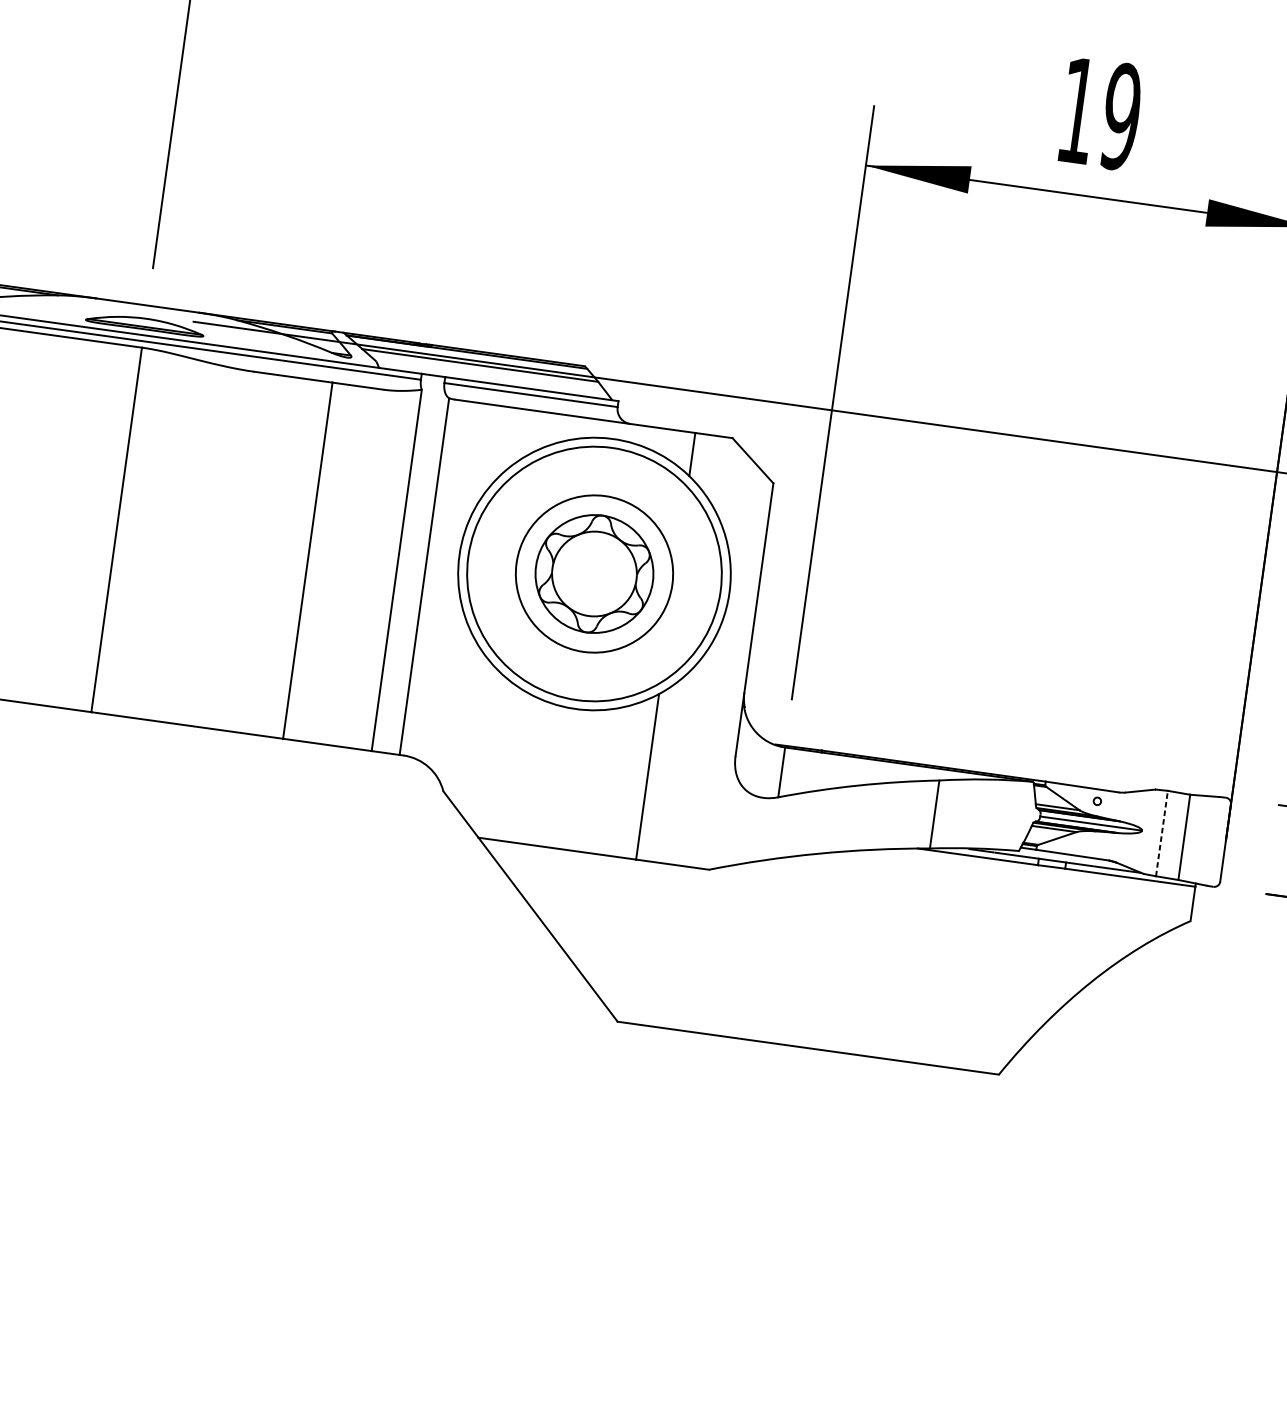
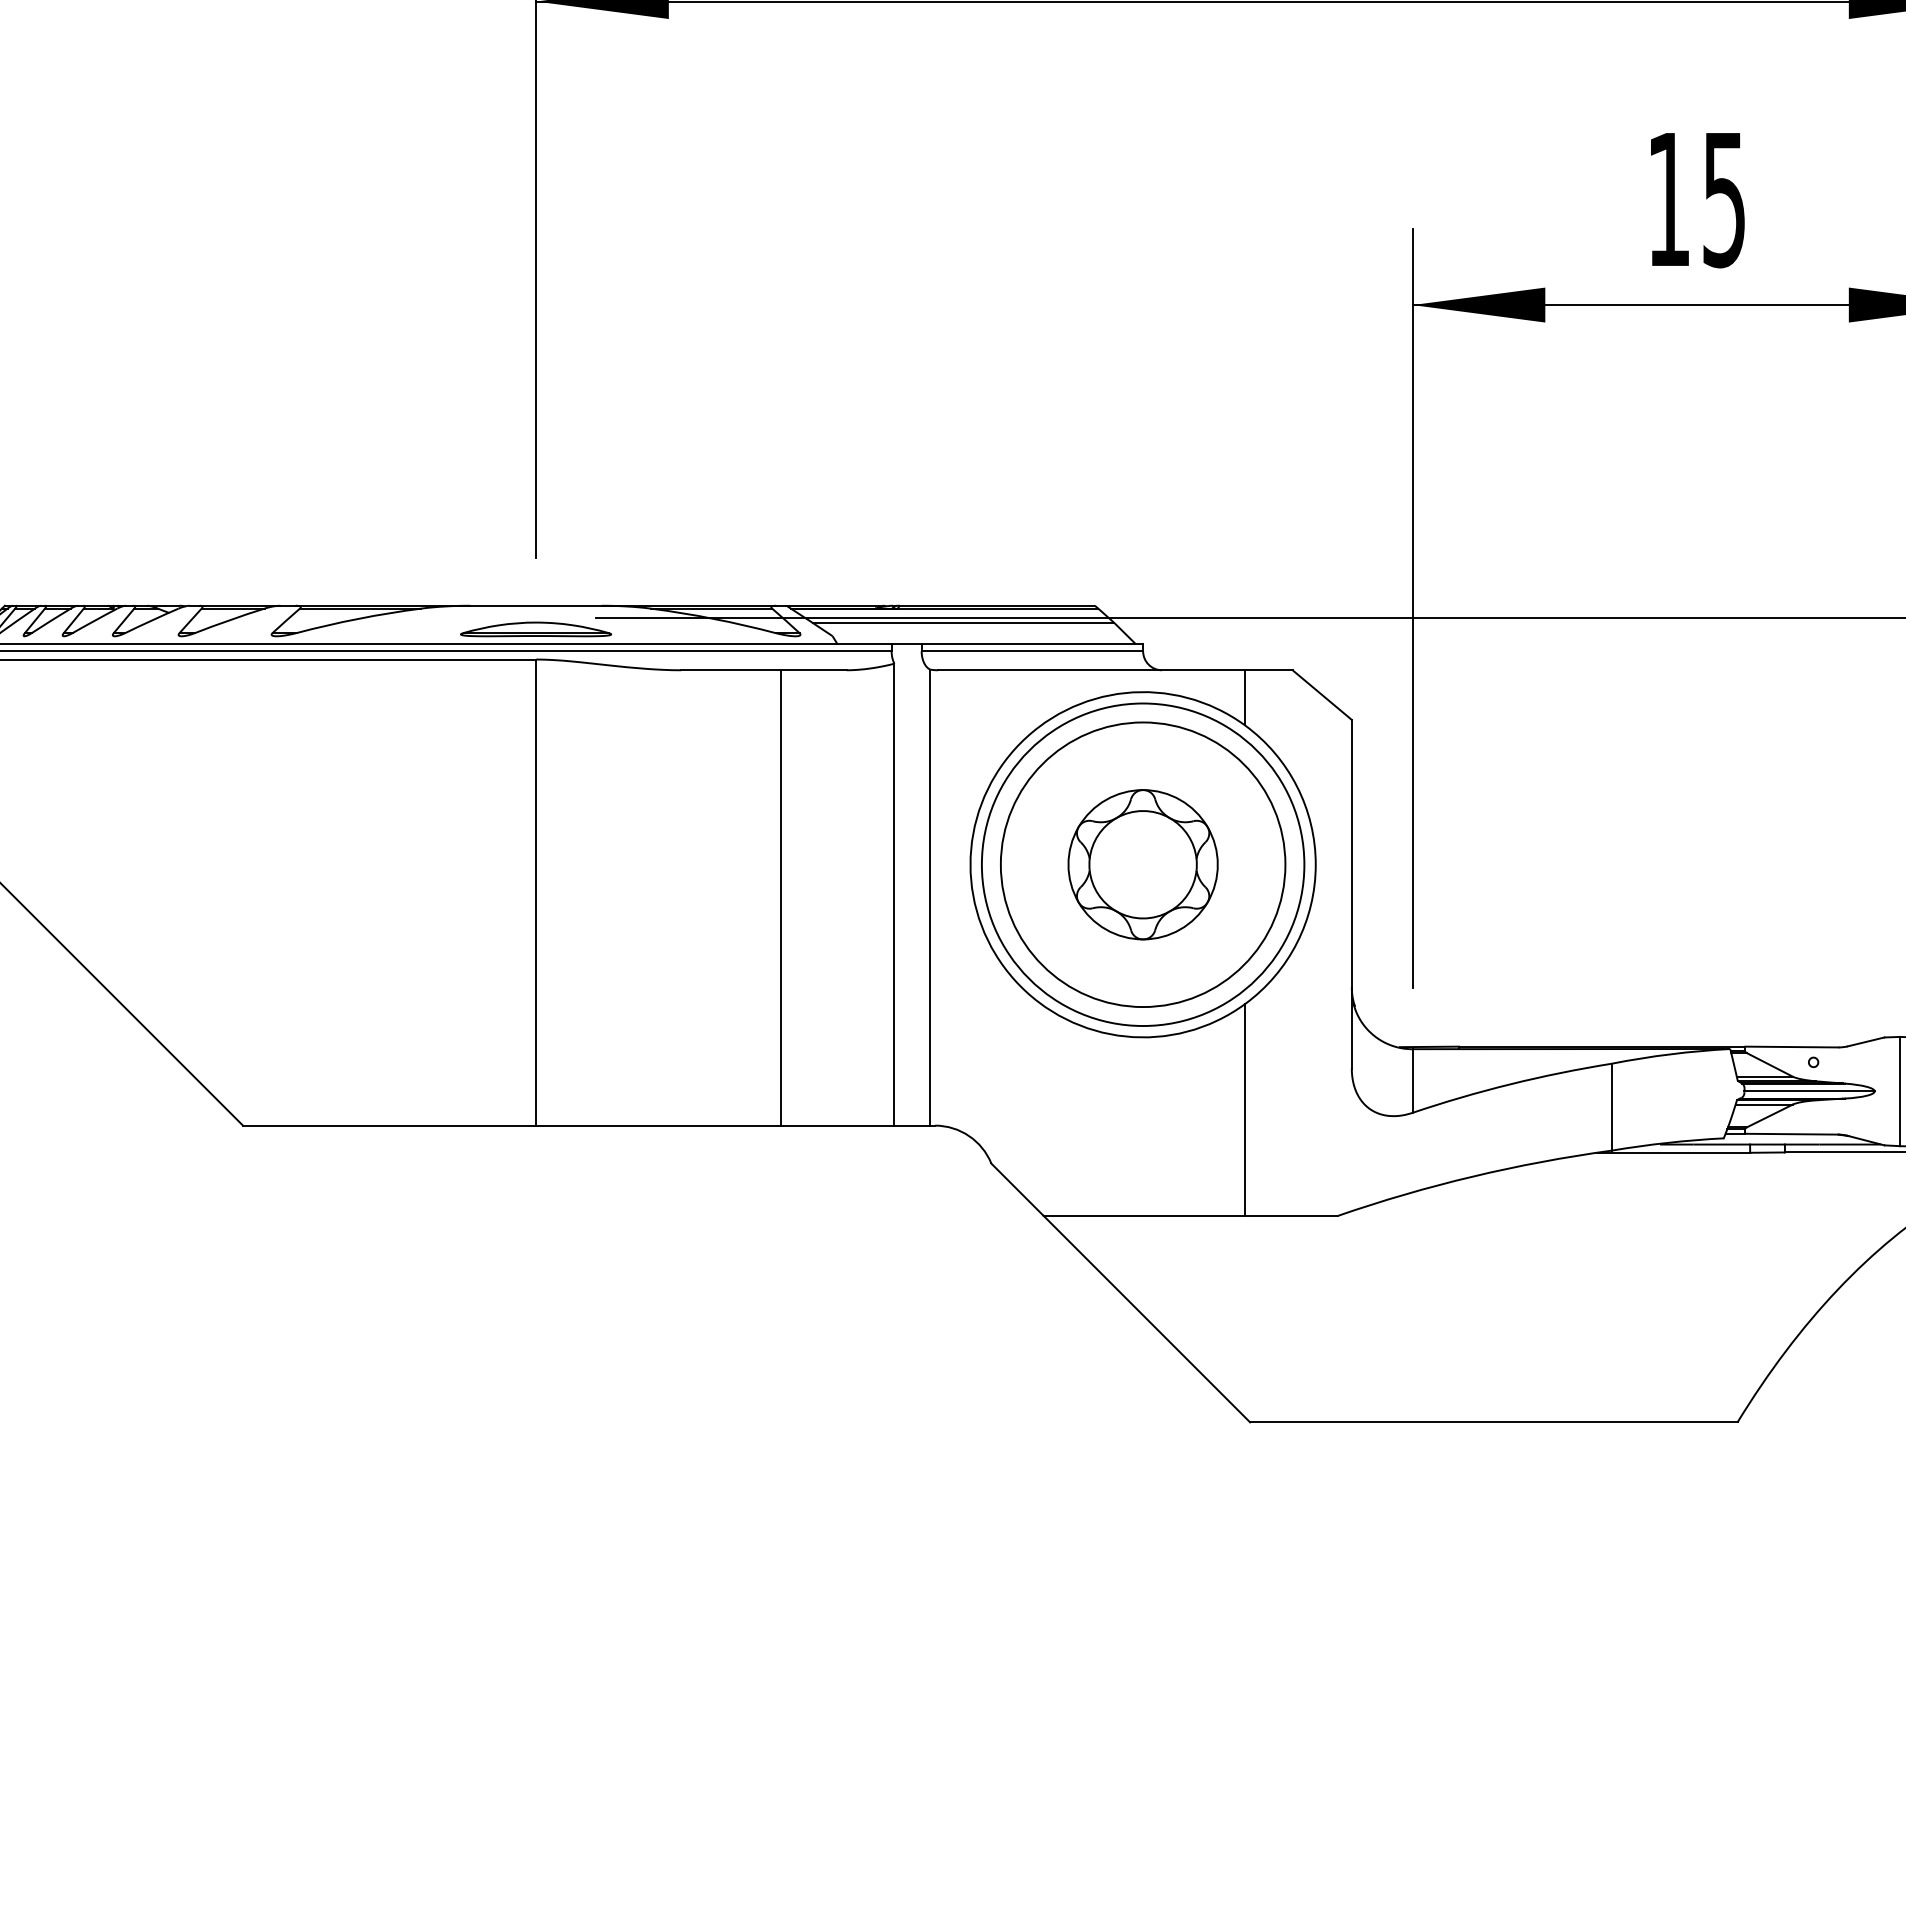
text: (1121, 116) -> (1724, 199), 19 -> 15
circle: (594, 573) -> (1142, 864), size x1.43
line: (1162, 833) -> (1900, 1091), dashed -> solid

